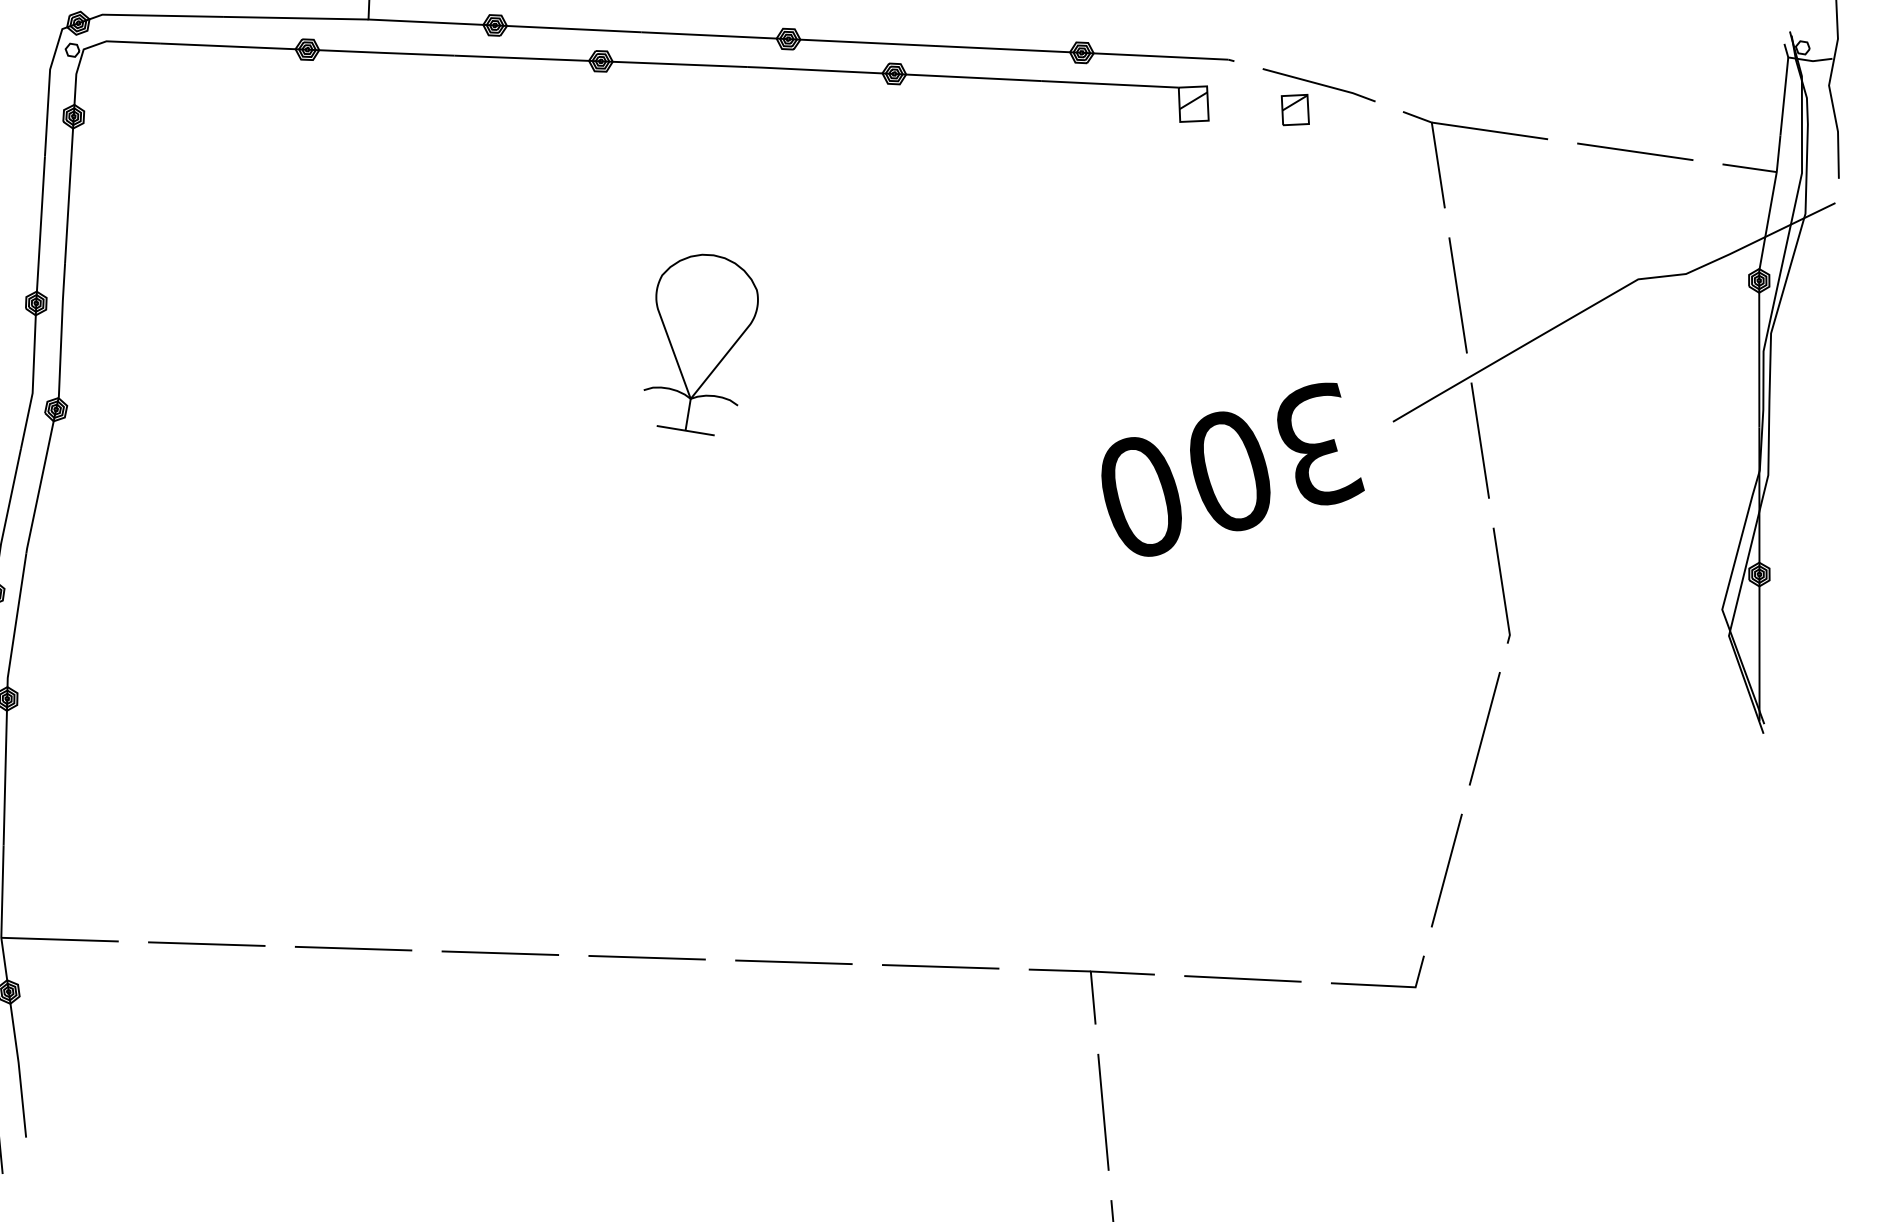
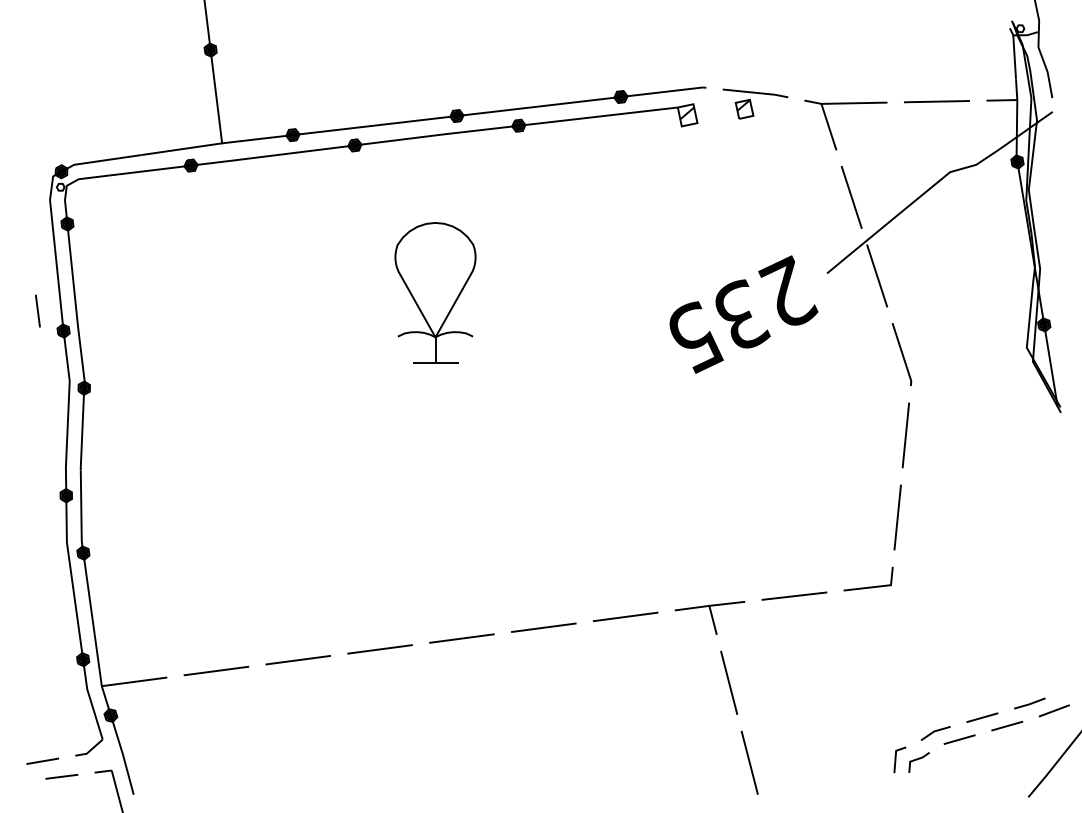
part: (698, 342) -> (434, 292), size x1.4
text: (1234, 469) -> (743, 314), 300 -> 235

